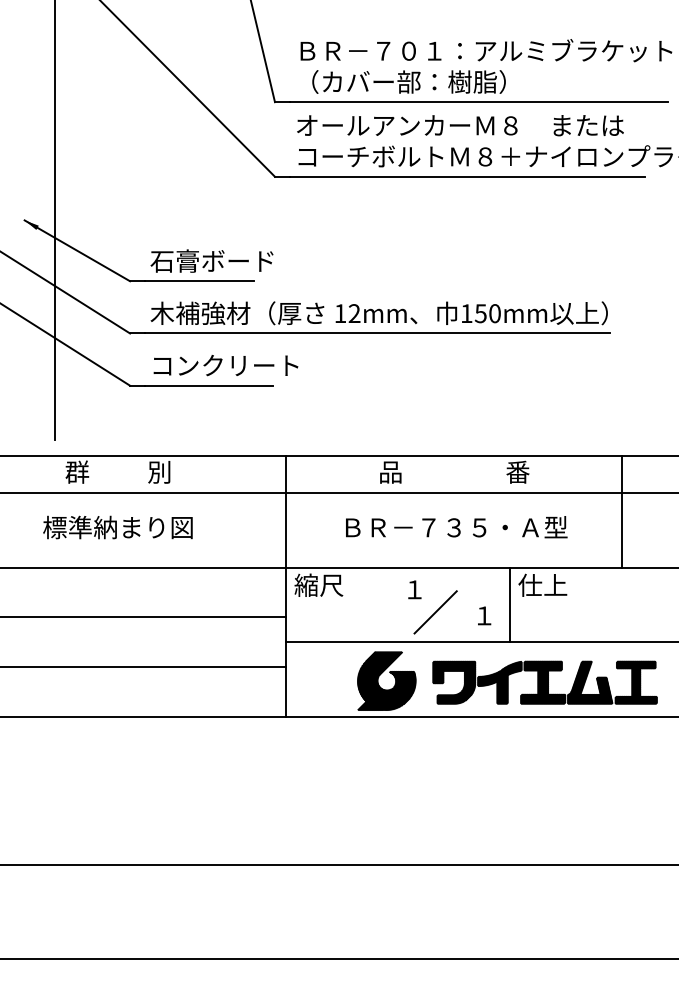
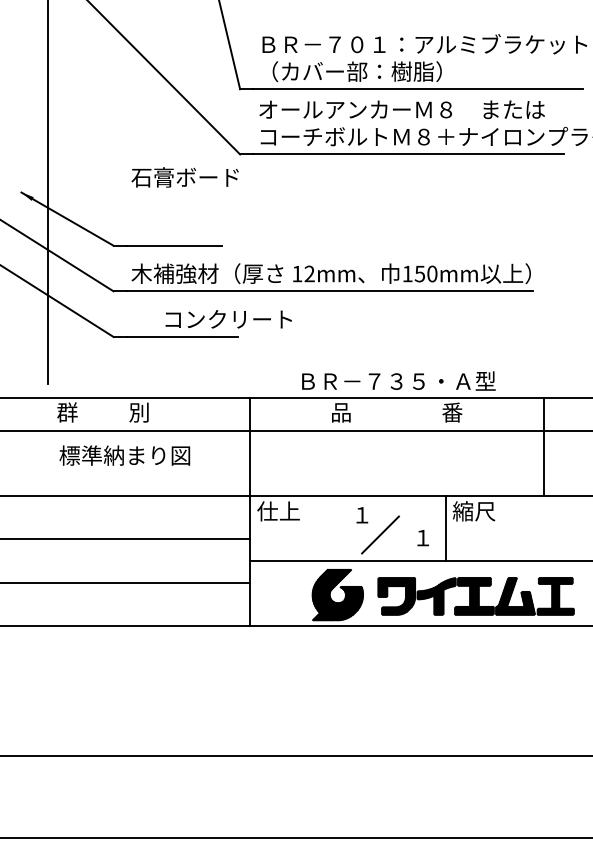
text: (211, 260) -> (184, 176), moved
text: (225, 365) -> (228, 319), moved
text: (117, 527) -> (124, 455), moved
text: (456, 527) -> (398, 381), moved
text: (318, 584) -> (278, 510), 縮尺 -> 仕上
text: (542, 584) -> (473, 510), 仕上 -> 縮尺

